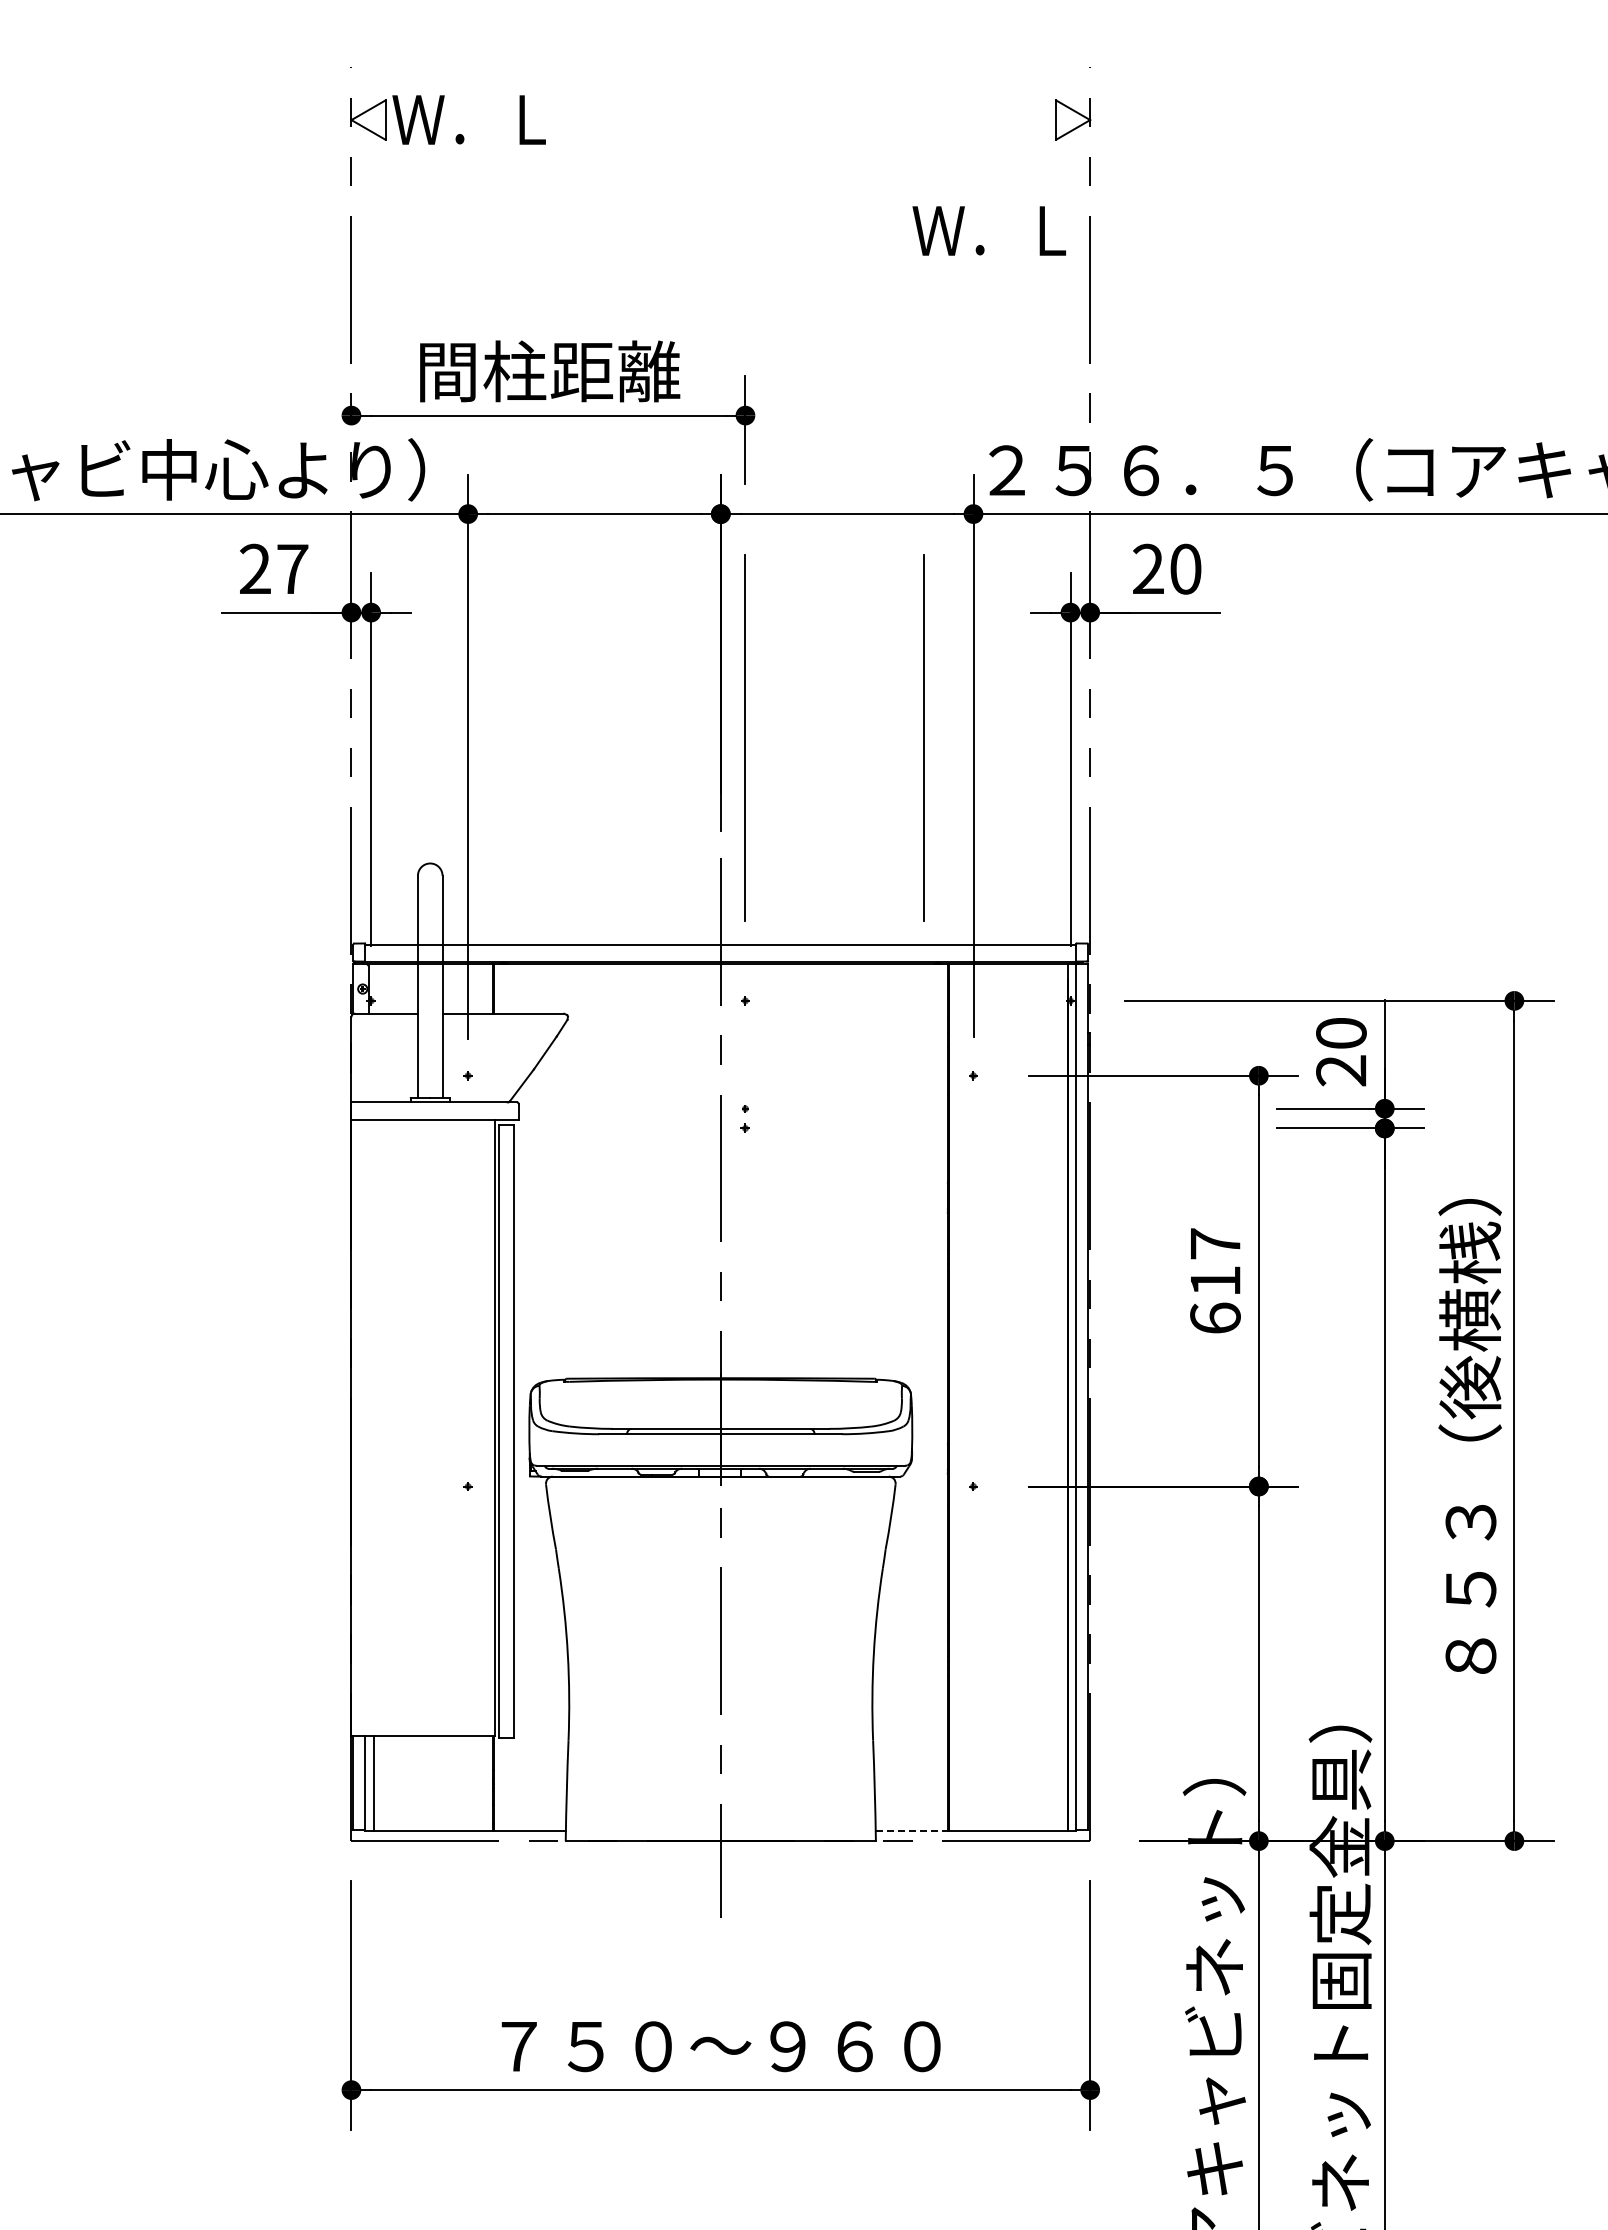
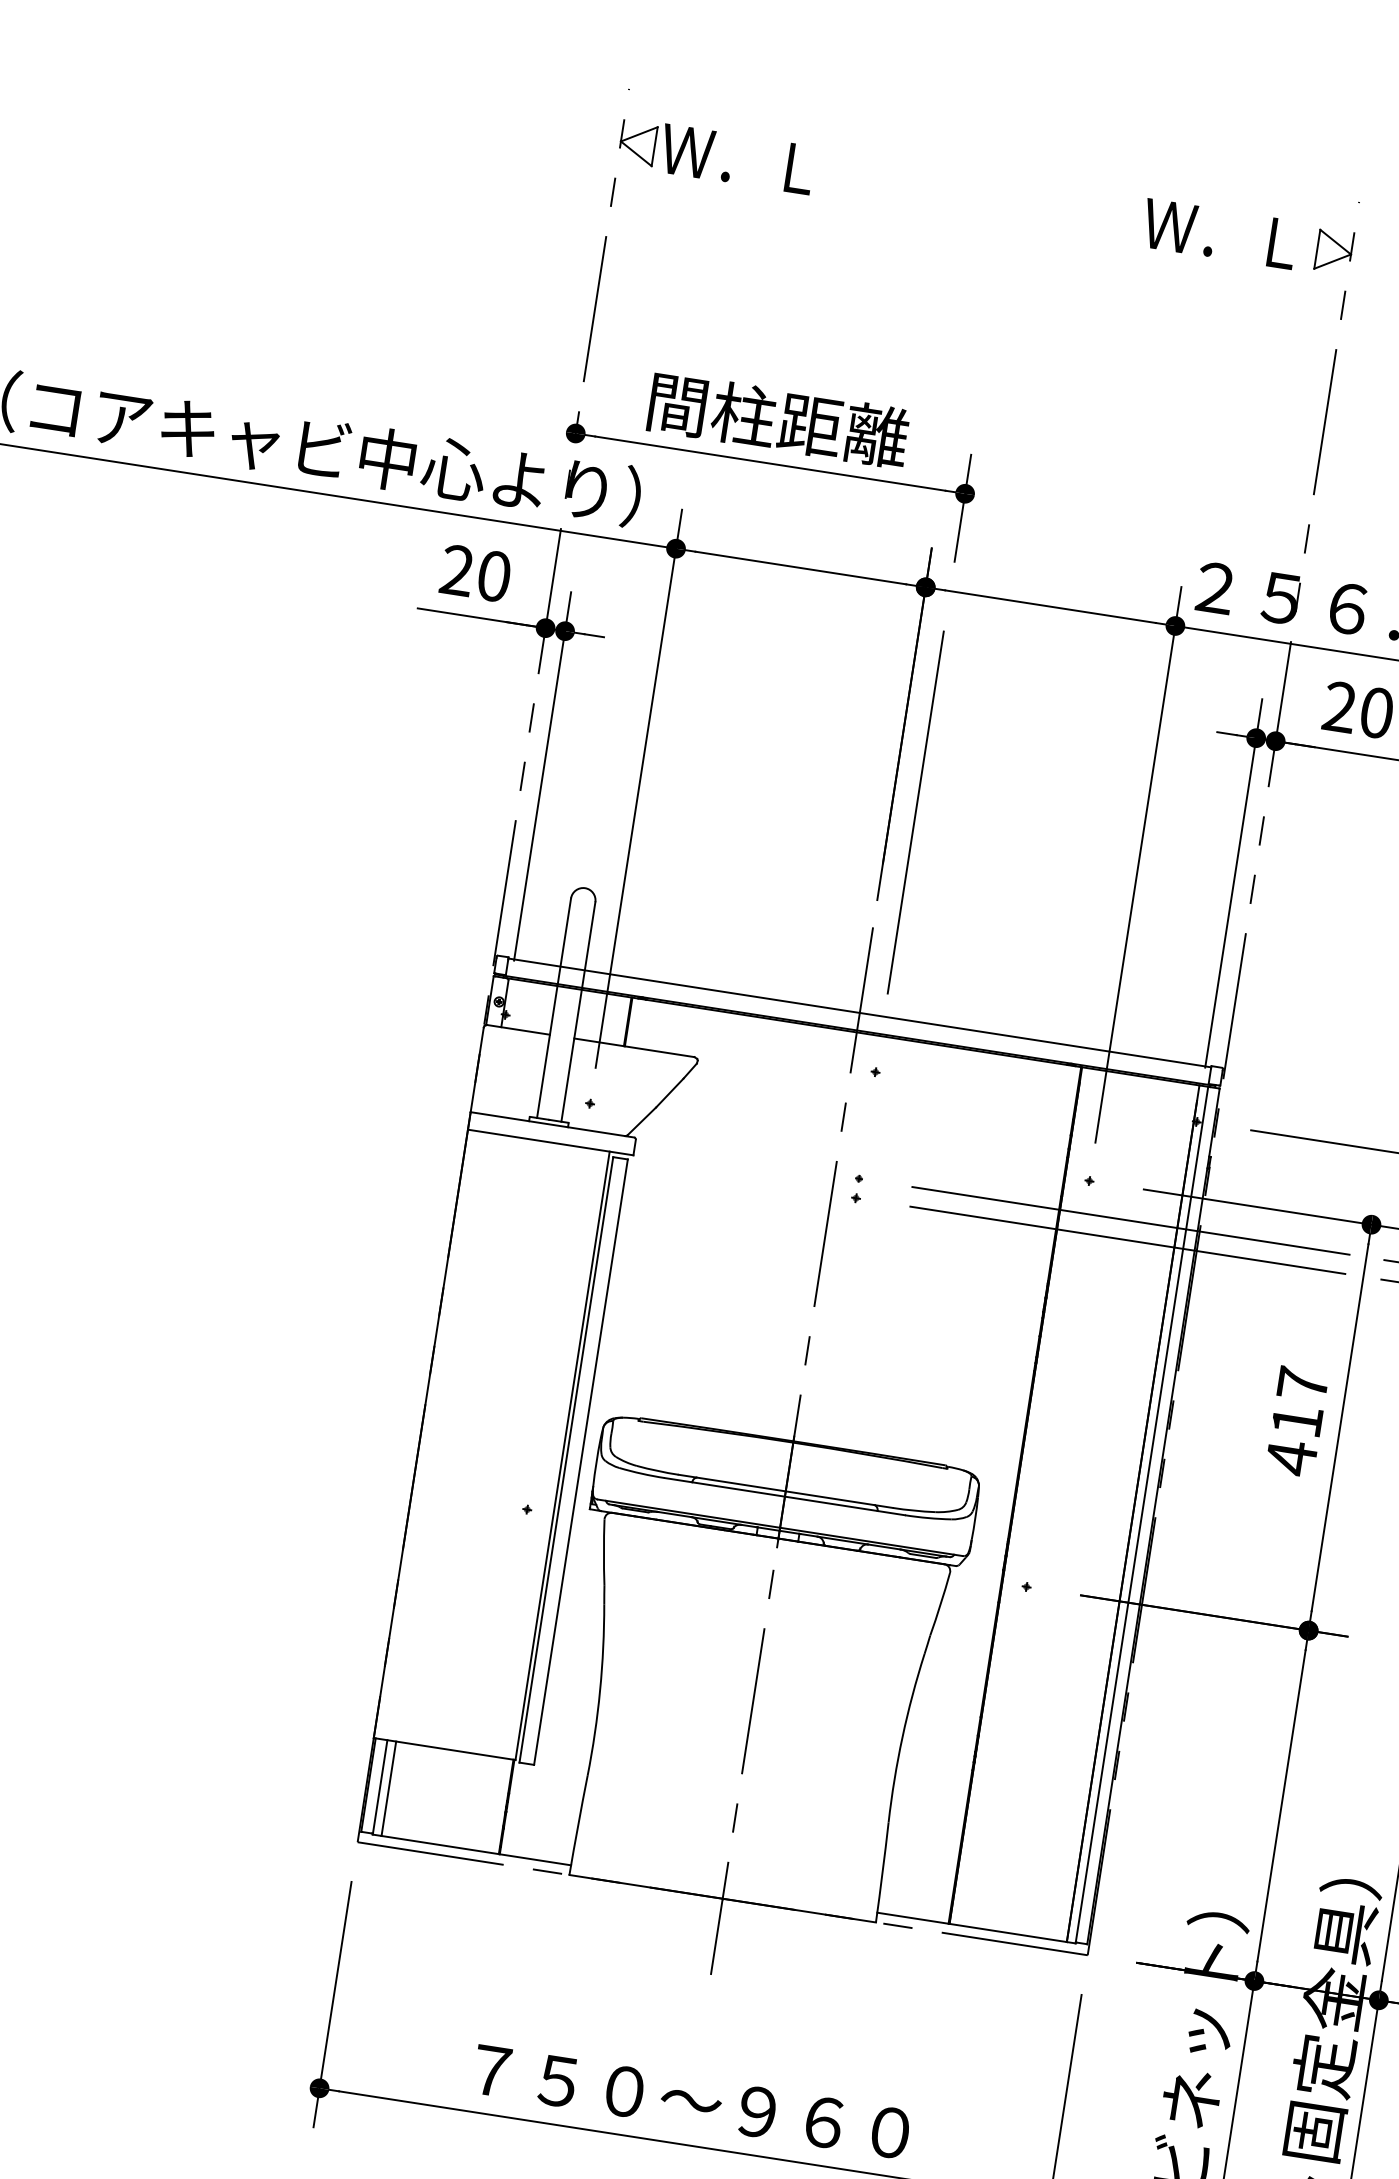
text: (988, 230) -> (1218, 233), moved
text: (292, 568) -> (494, 575), 27 -> 20
line: (923, 737) -> (1091, 839), removed
line: (1020, 1108) -> (1130, 1220), added
line: (1020, 1128) -> (1127, 1240), added
text: (1215, 1318) -> (1291, 1457), 617 -> 417
line: (912, 1831) -> (913, 1918), dashed -> solid

